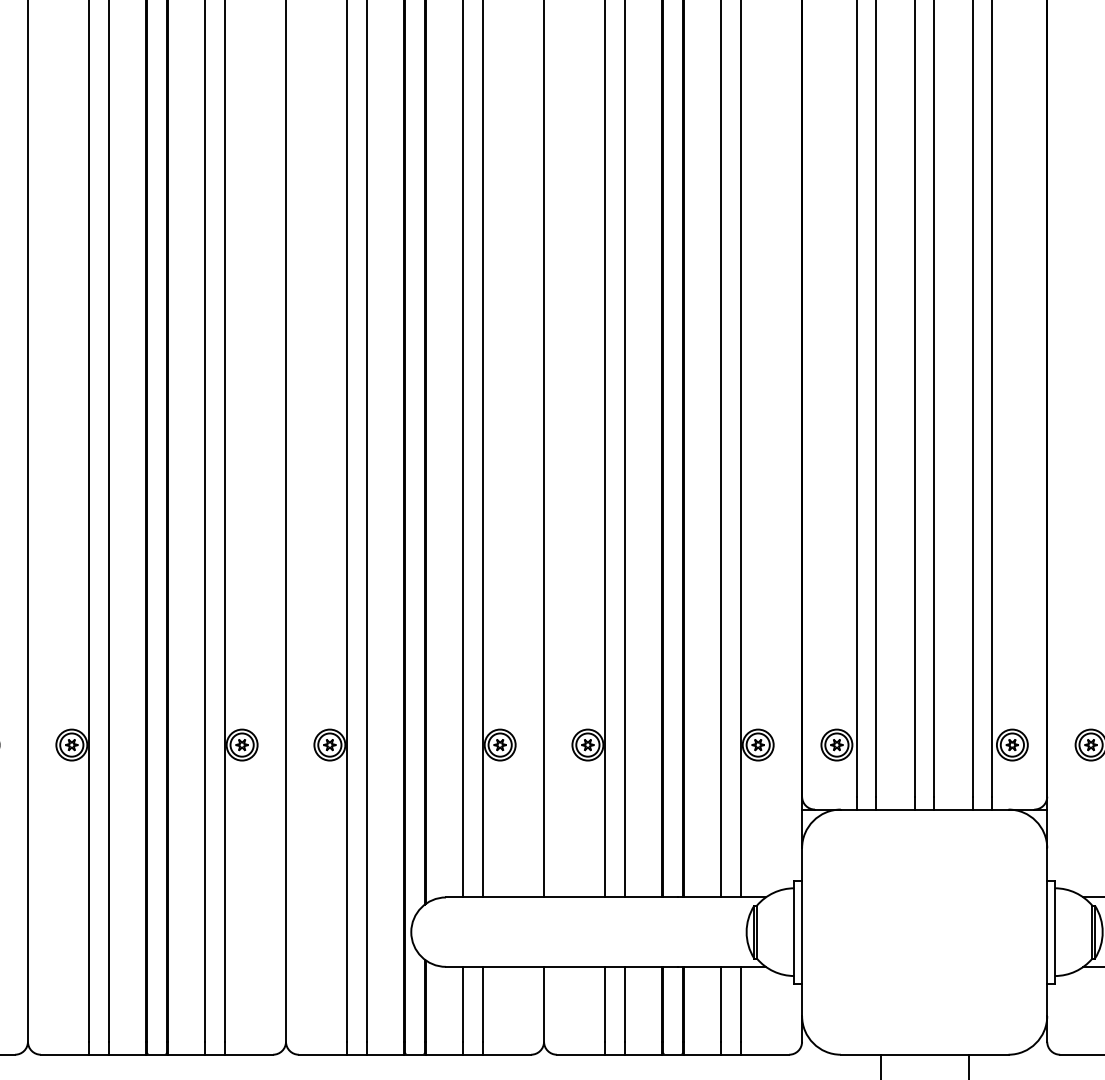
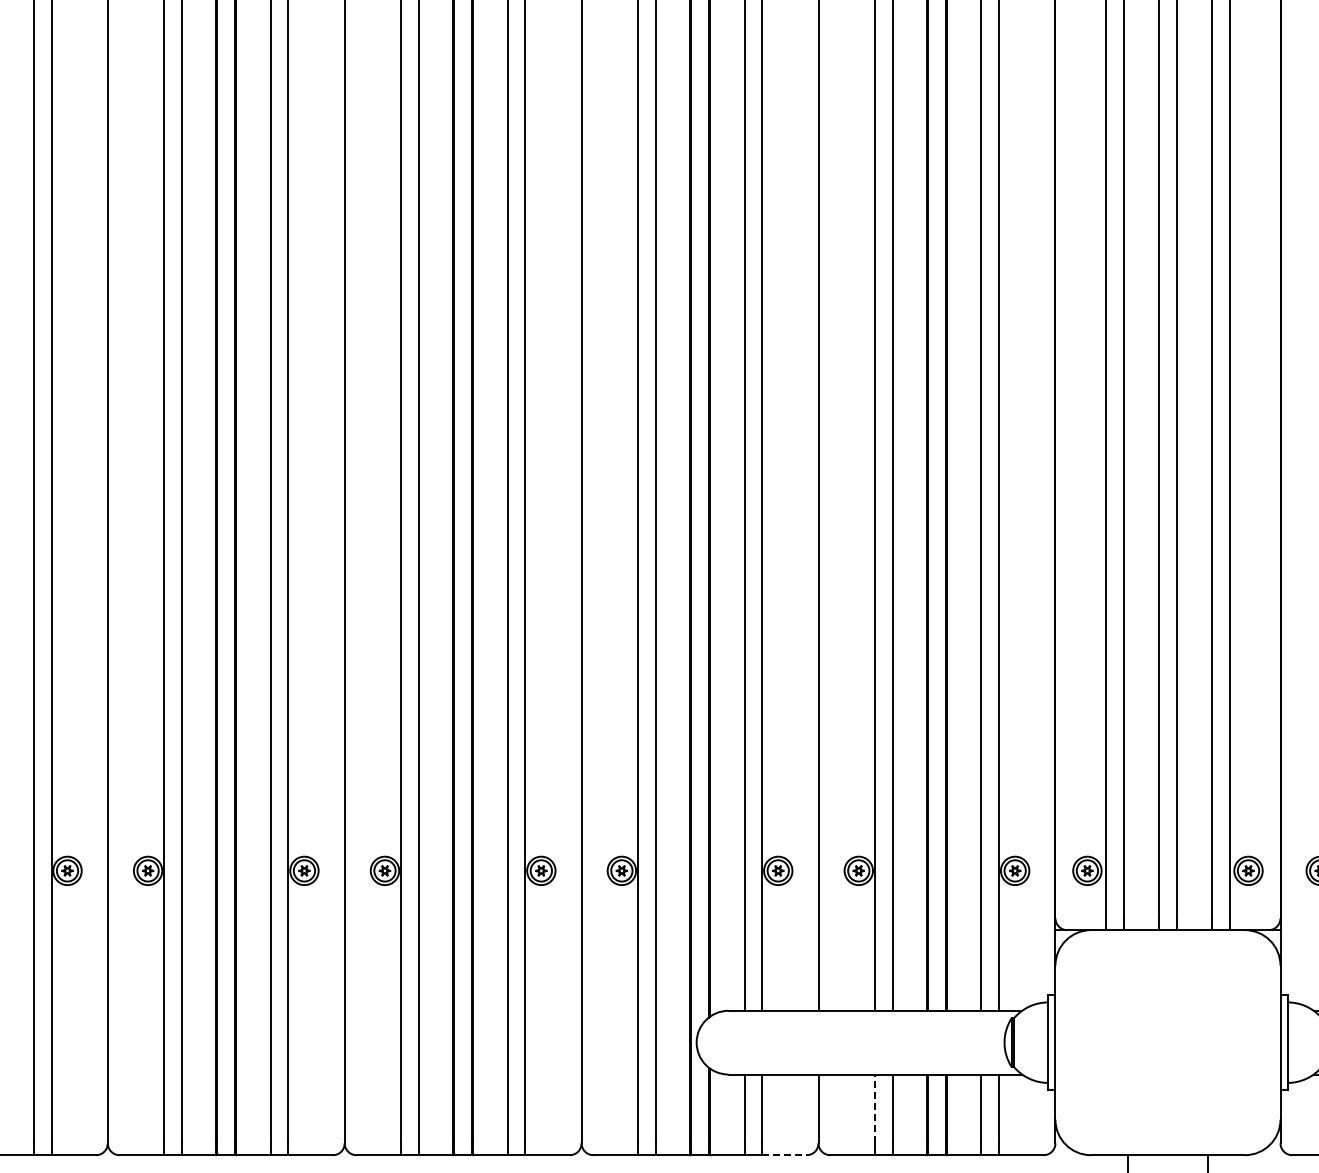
line: (605, 1003) -> (874, 1108), solid -> dashed
line: (506, 1055) -> (784, 1155), solid -> dashed

